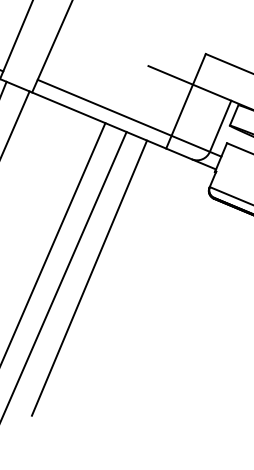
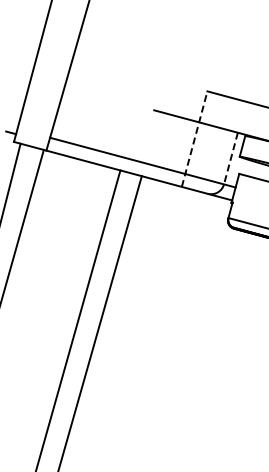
line: (185, 100) -> (194, 138), solid -> dashed
line: (220, 126) -> (230, 158), solid -> dashed
line: (89, 278) -> (125, 320), removed

